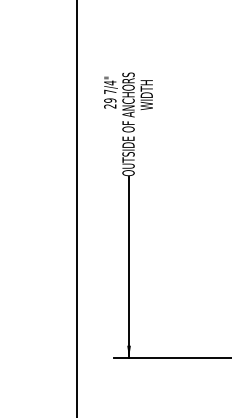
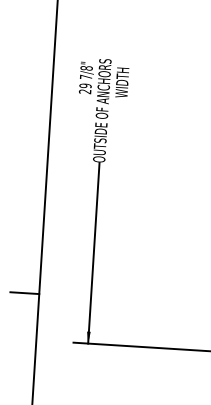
text: (110, 82) -> (86, 67), 7/4" -> 7/8"
line: (62, 311) -> (24, 293), added

